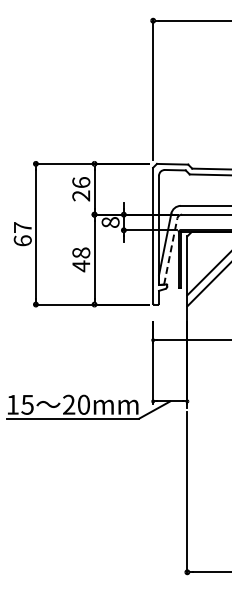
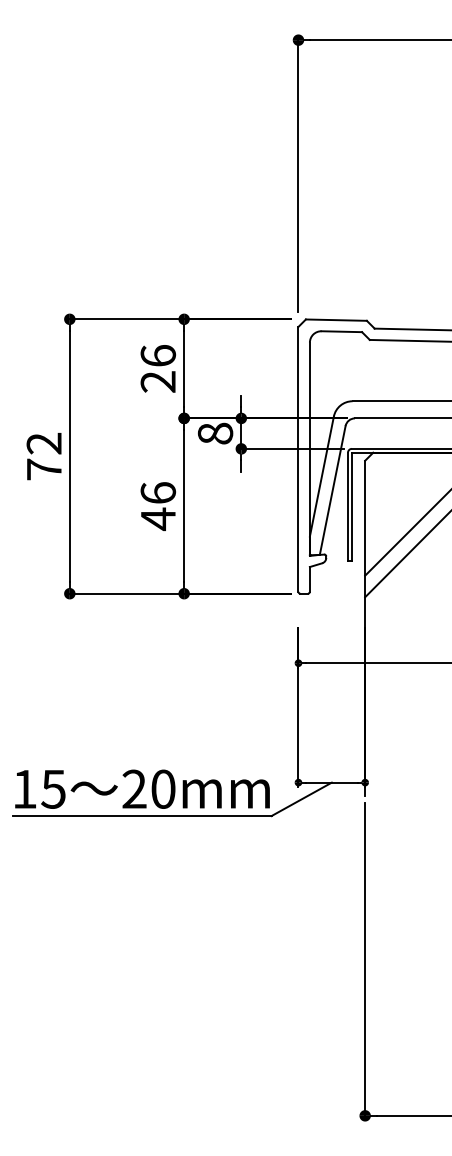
text: (22, 234) -> (43, 457), 67 -> 72
line: (170, 251) -> (332, 490), dashed -> solid
text: (81, 252) -> (158, 492), 48 -> 46

